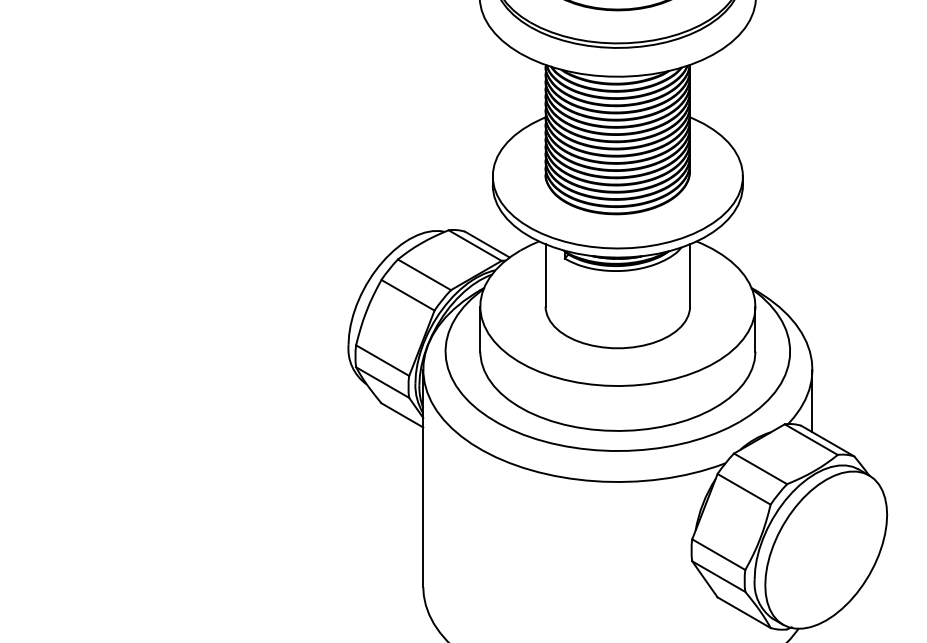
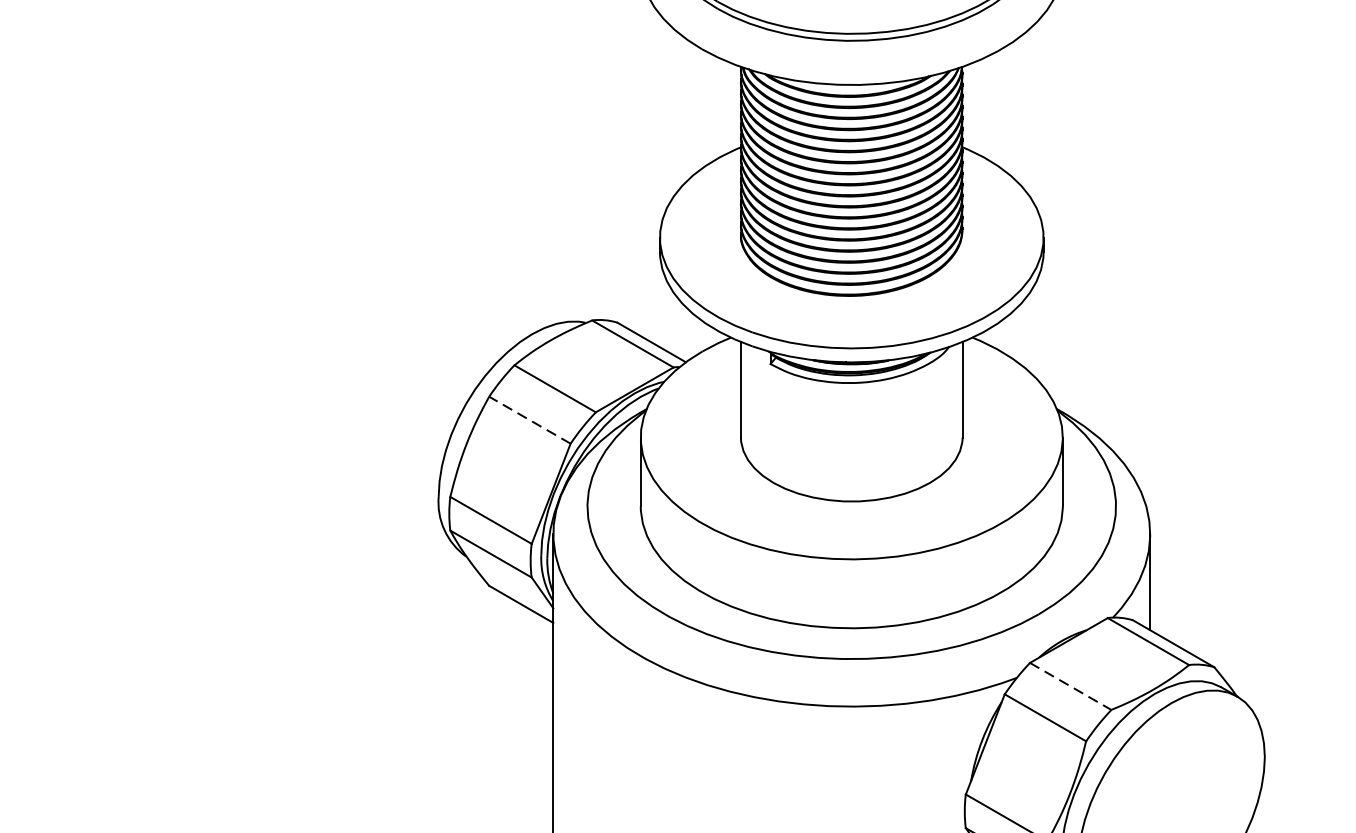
line: (408, 295) -> (530, 420), solid -> dashed
line: (760, 468) -> (1070, 685), solid -> dashed

